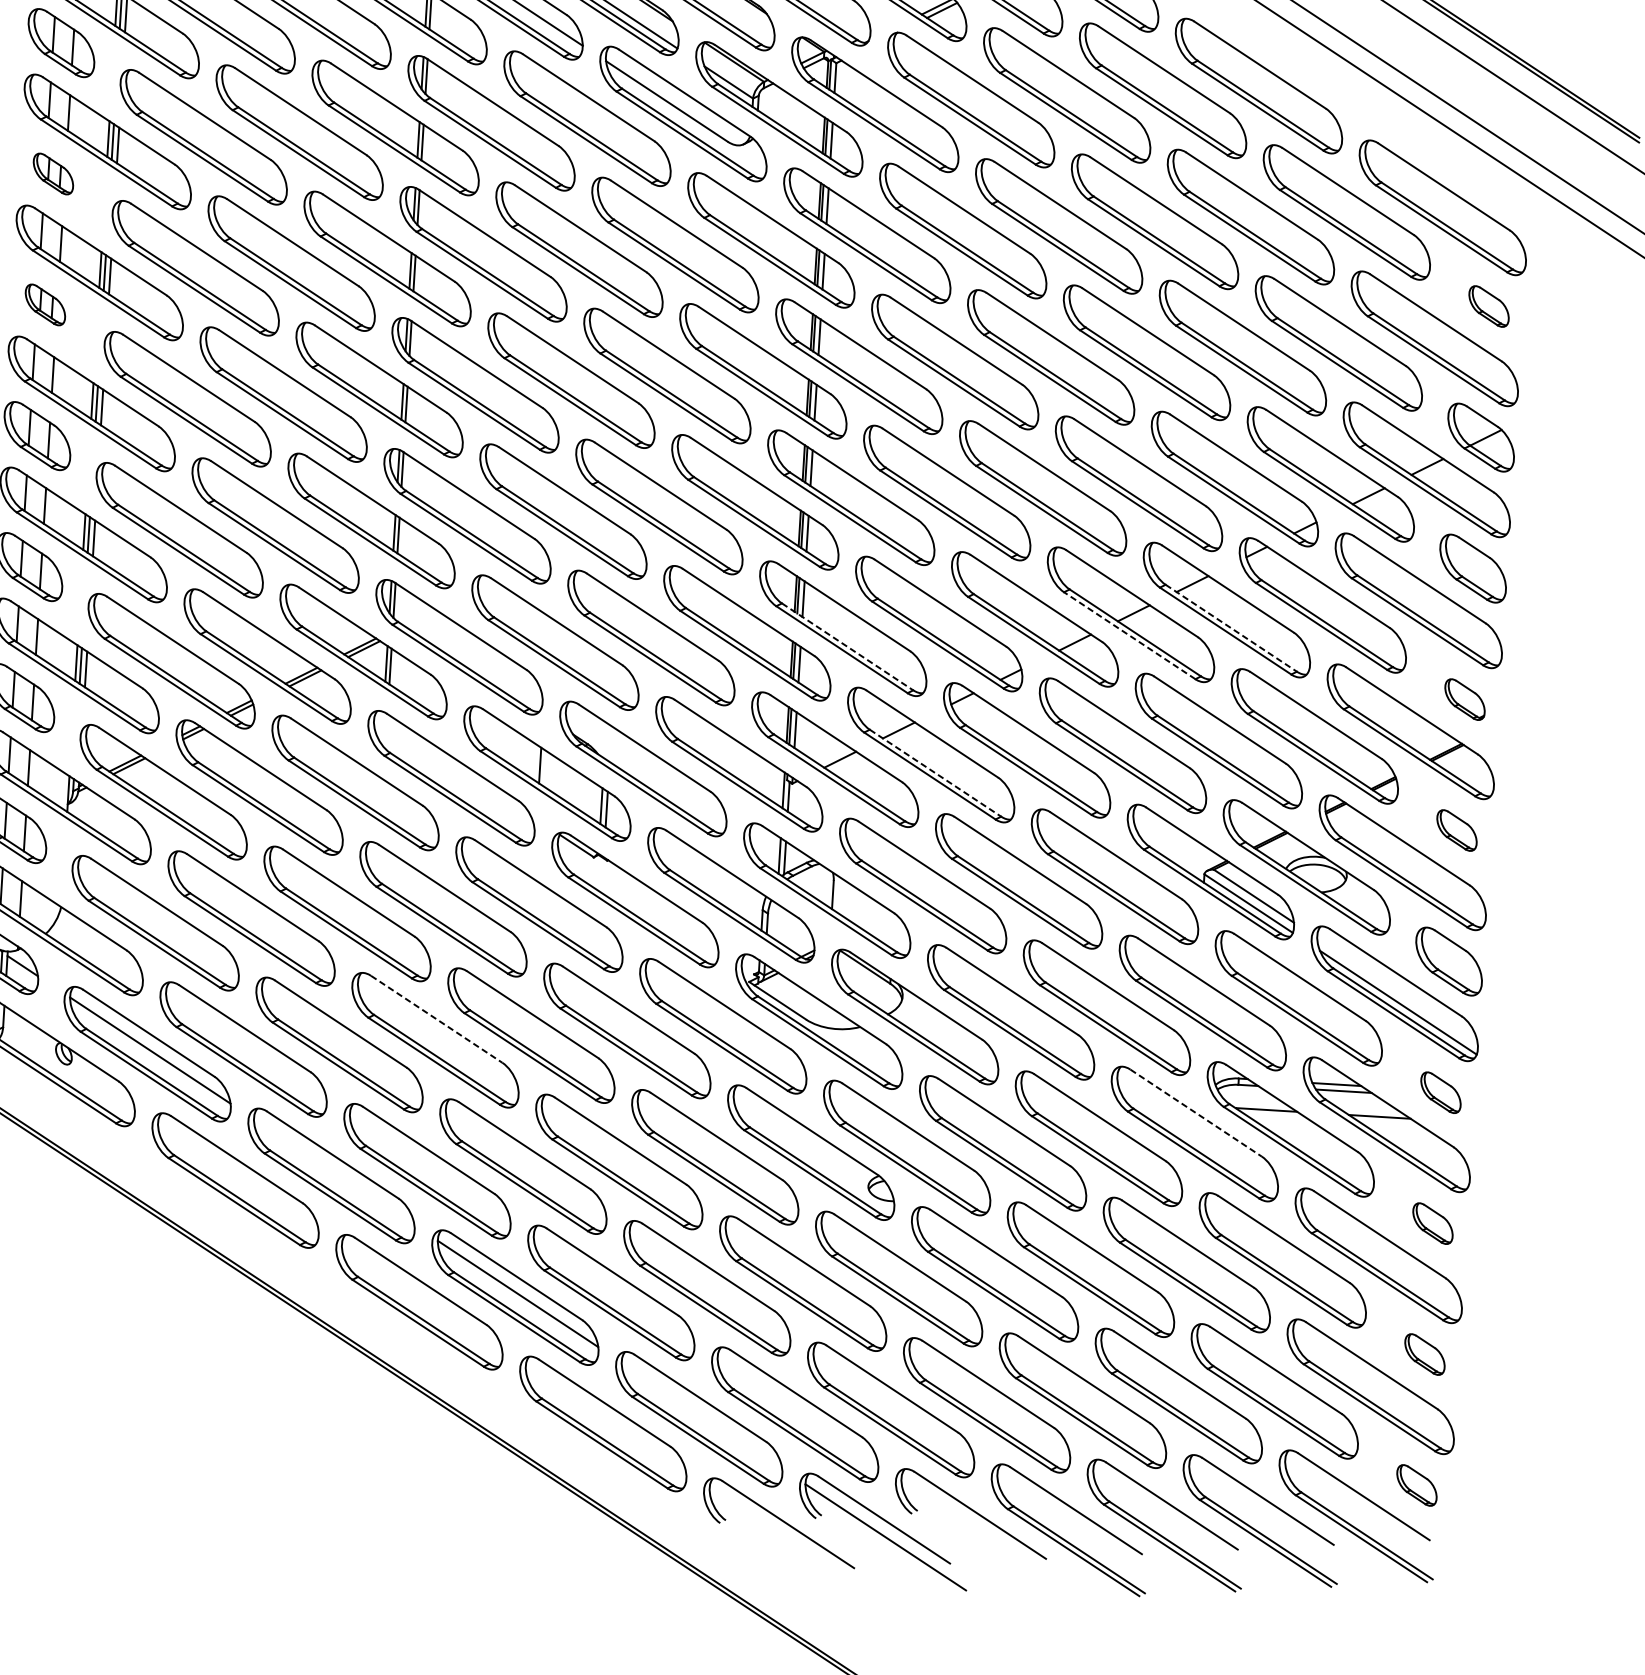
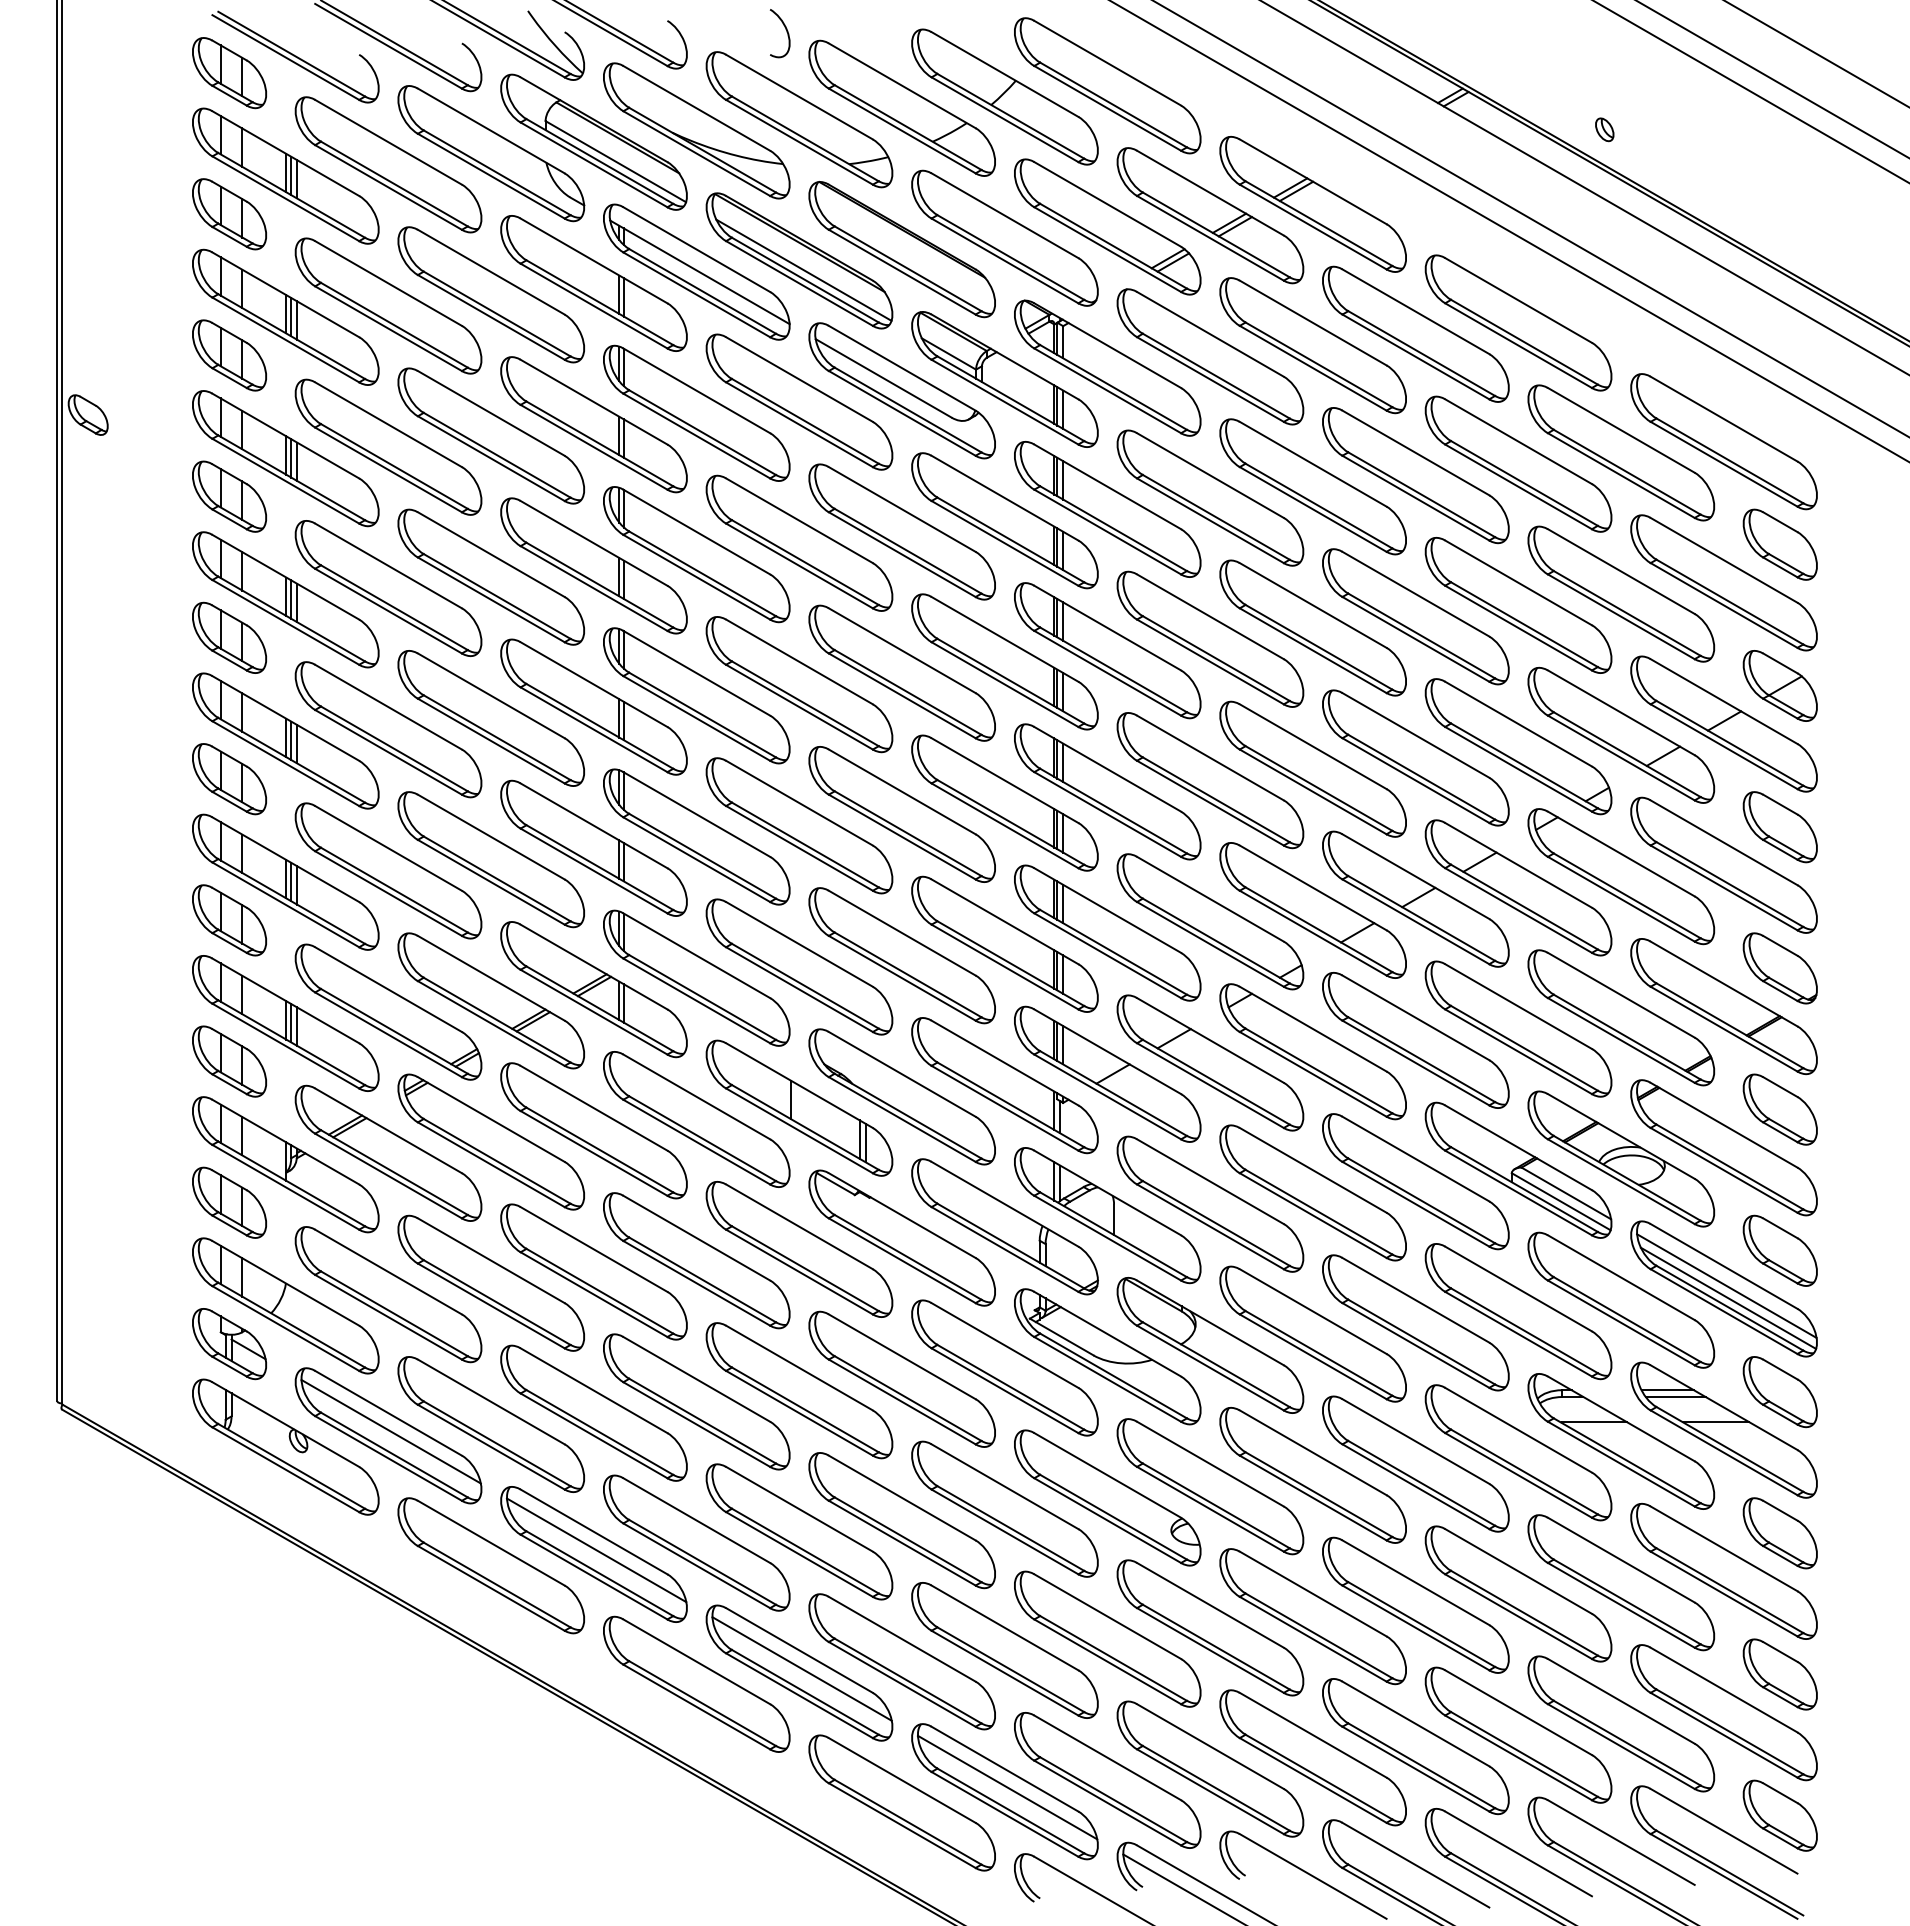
part: (53, 173) -> (229, 496), size x1.67
part: (45, 304) -> (229, 637), size x1.67
part: (1488, 306) -> (1779, 544), size x1.67
line: (1231, 628) -> (1524, 907), dashed -> solid
line: (1129, 635) -> (1415, 921), dashed -> solid
line: (847, 647) -> (1113, 952), dashed -> solid
part: (1464, 699) -> (1779, 968), size x1.67
line: (935, 773) -> (1216, 1082), dashed -> solid
part: (1456, 830) -> (1779, 1109), size x1.67
line: (1397, 990) -> (1726, 1285), added
line: (436, 1019) -> (696, 1379), dashed -> solid
part: (1440, 1092) -> (1779, 1392), size x1.67
line: (1196, 1113) -> (1518, 1430), dashed -> solid
line: (334, 1172) -> (596, 1550), added
part: (1432, 1223) -> (1779, 1533), size x1.67
part: (1424, 1354) -> (1779, 1674), size x1.67
line: (701, 1415) -> (1007, 1787), added
part: (1416, 1485) -> (1779, 1815), size x1.67

